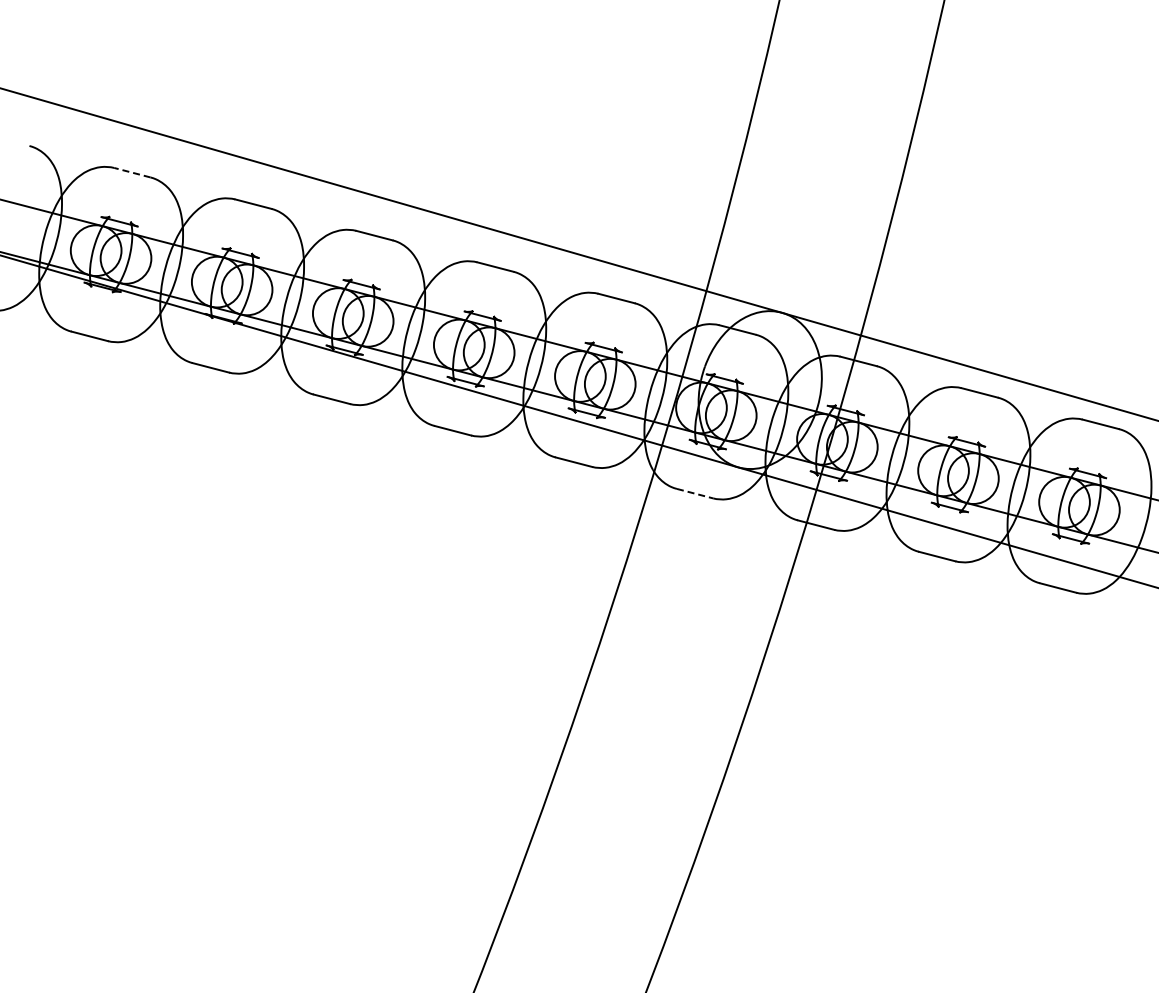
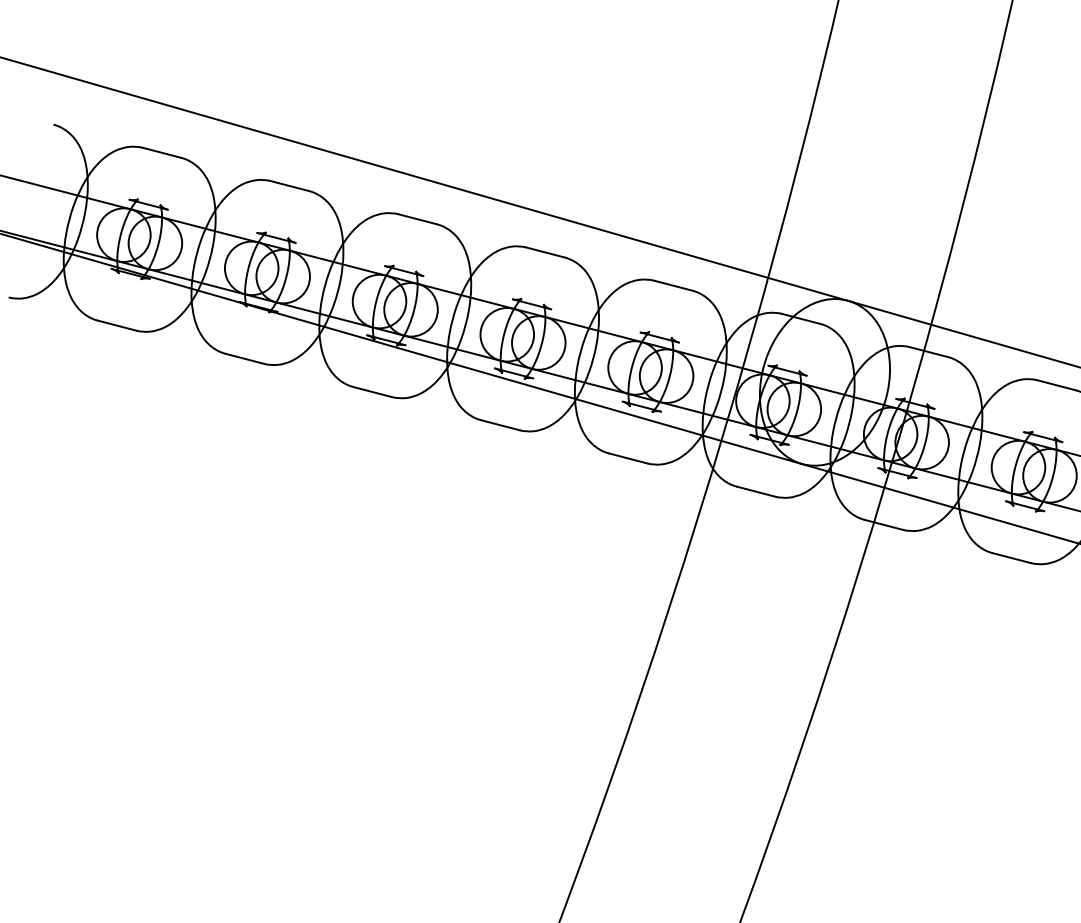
line: (132, 172) -> (162, 152), dashed -> solid
line: (695, 493) -> (756, 491), dashed -> solid

